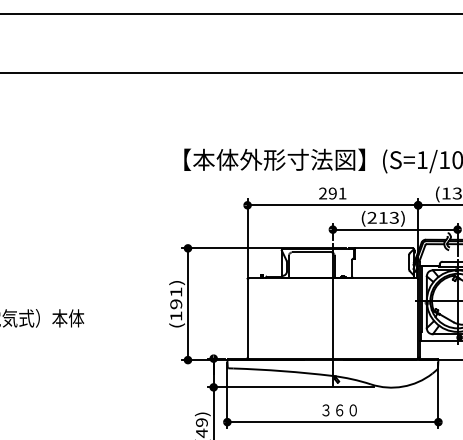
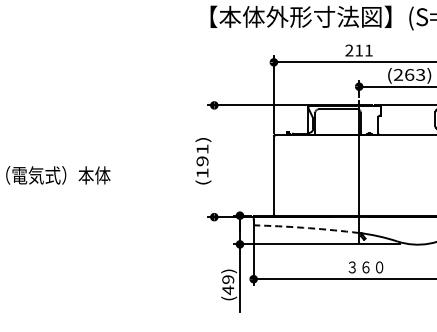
text: (332, 193) -> (358, 50), 291 -> 211
text: (383, 217) -> (409, 74), (213) -> (263)
line: (187, 304) -> (213, 161), removed
arc: (283, 371) -> (309, 228), solid -> dashed

